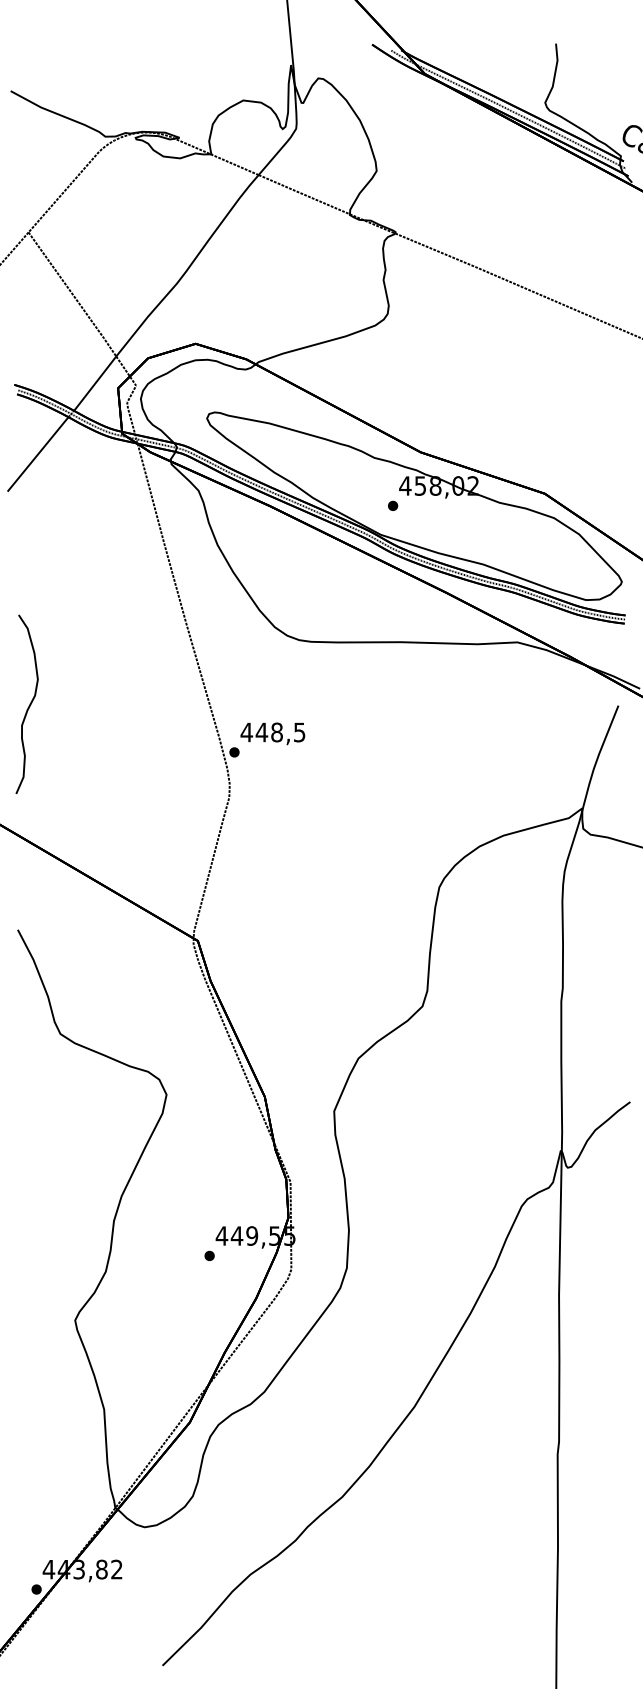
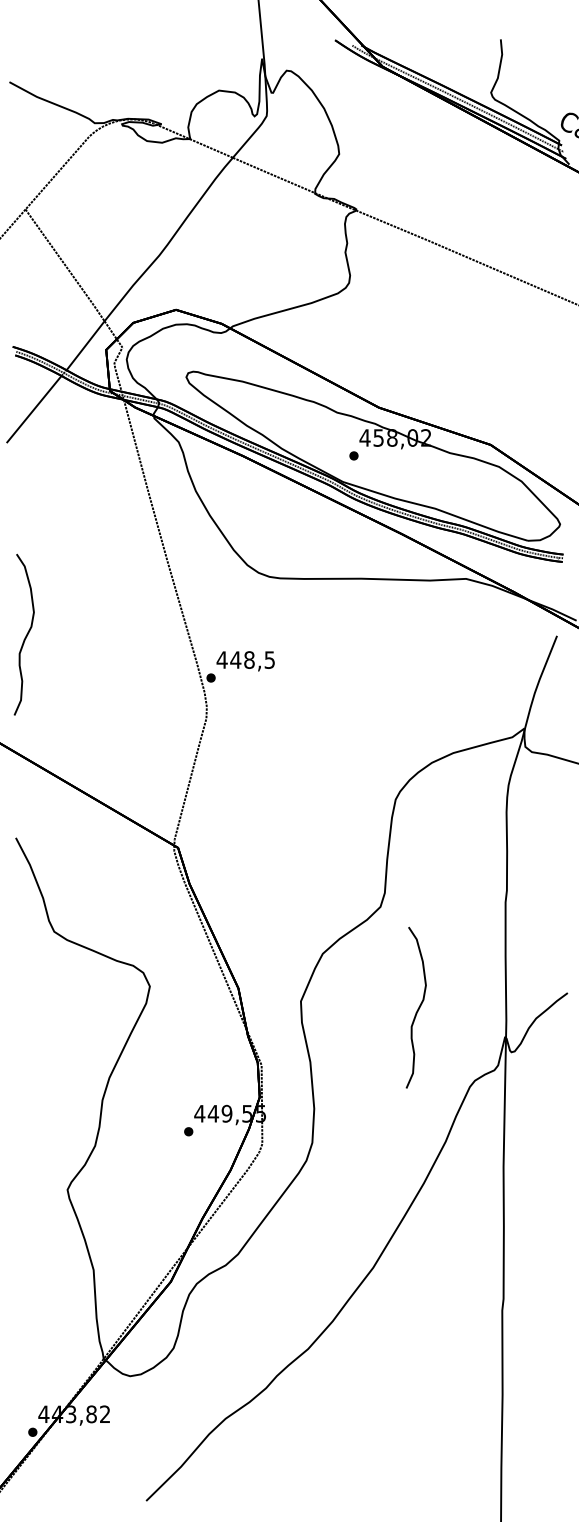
curve: (463, 1119) -> (417, 1008), added

